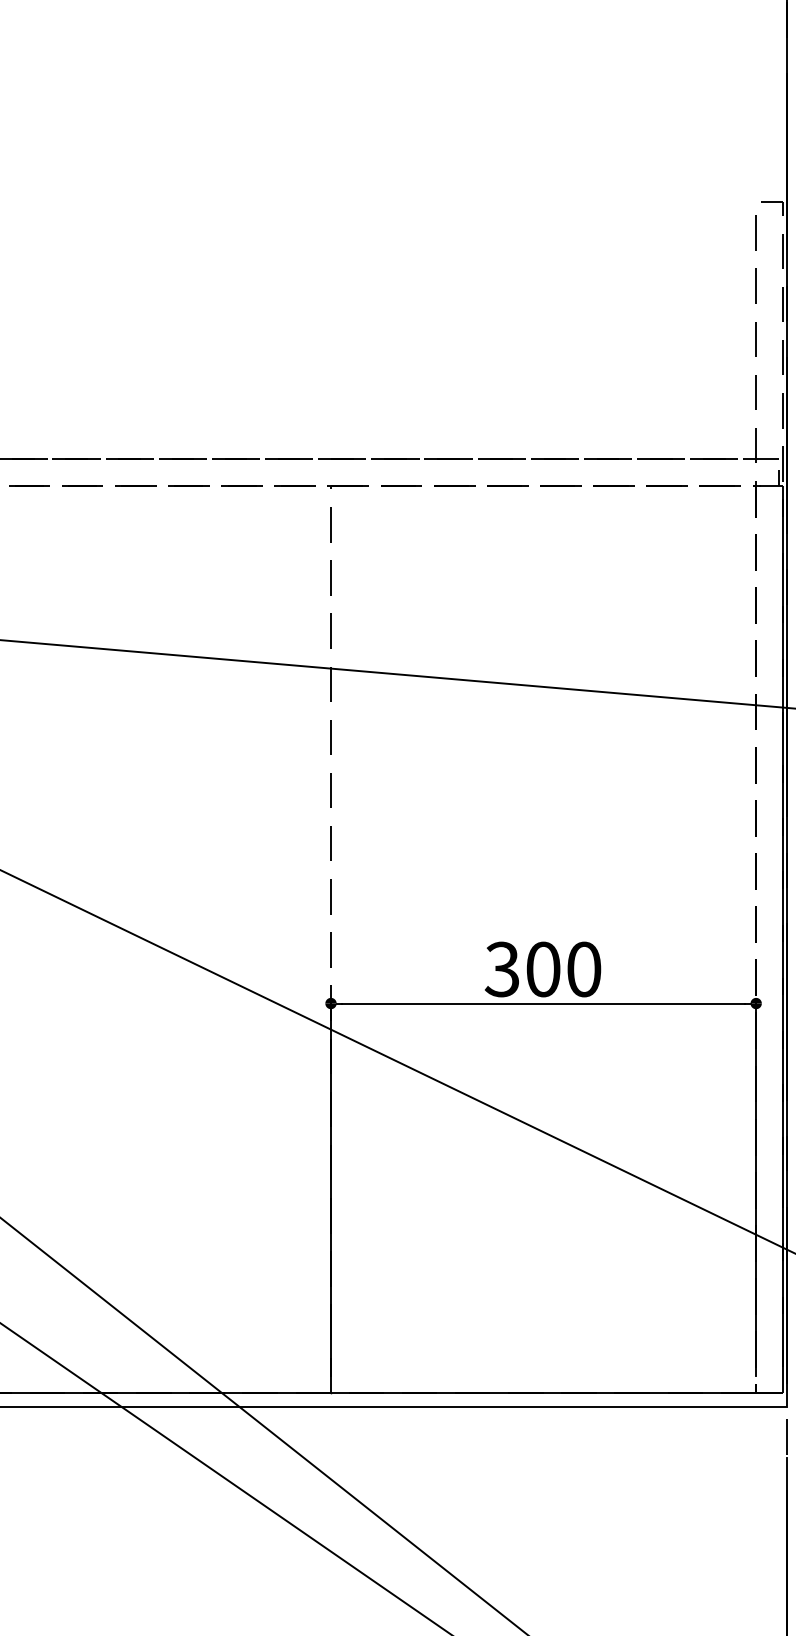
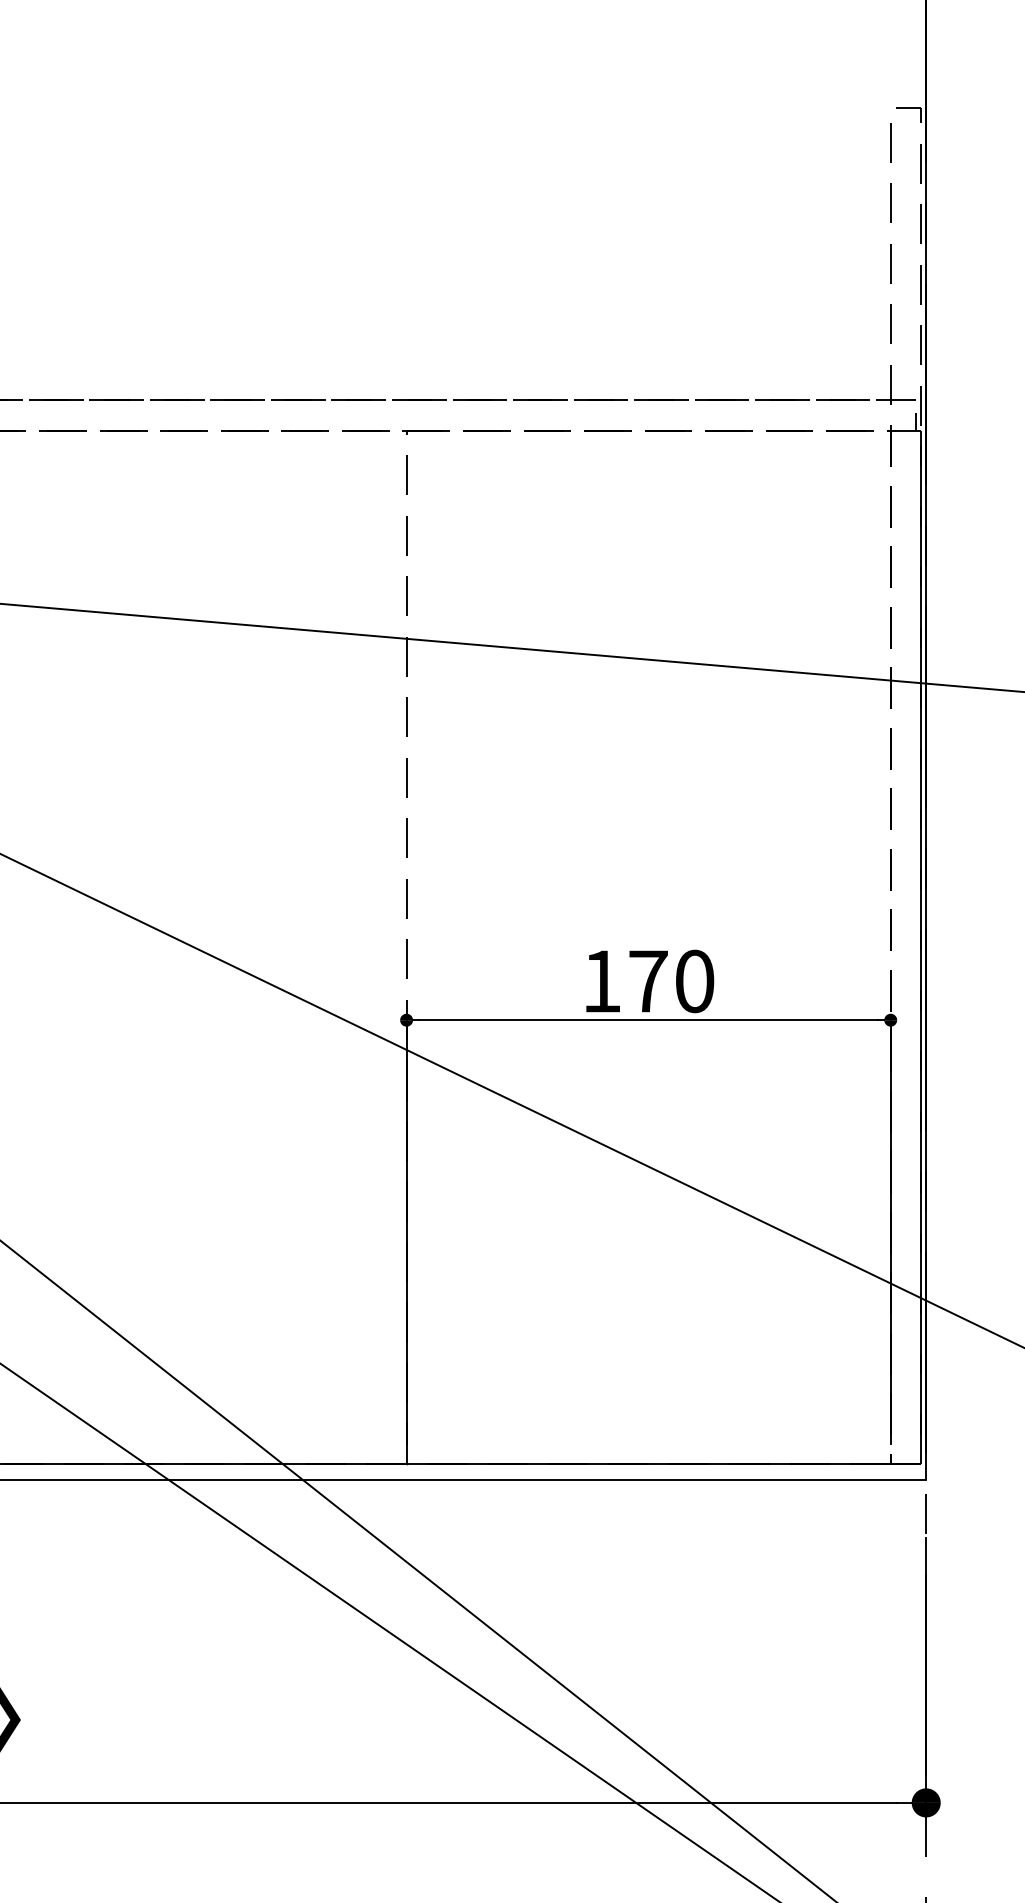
text: (522, 969) -> (624, 981), 300 -> 170

